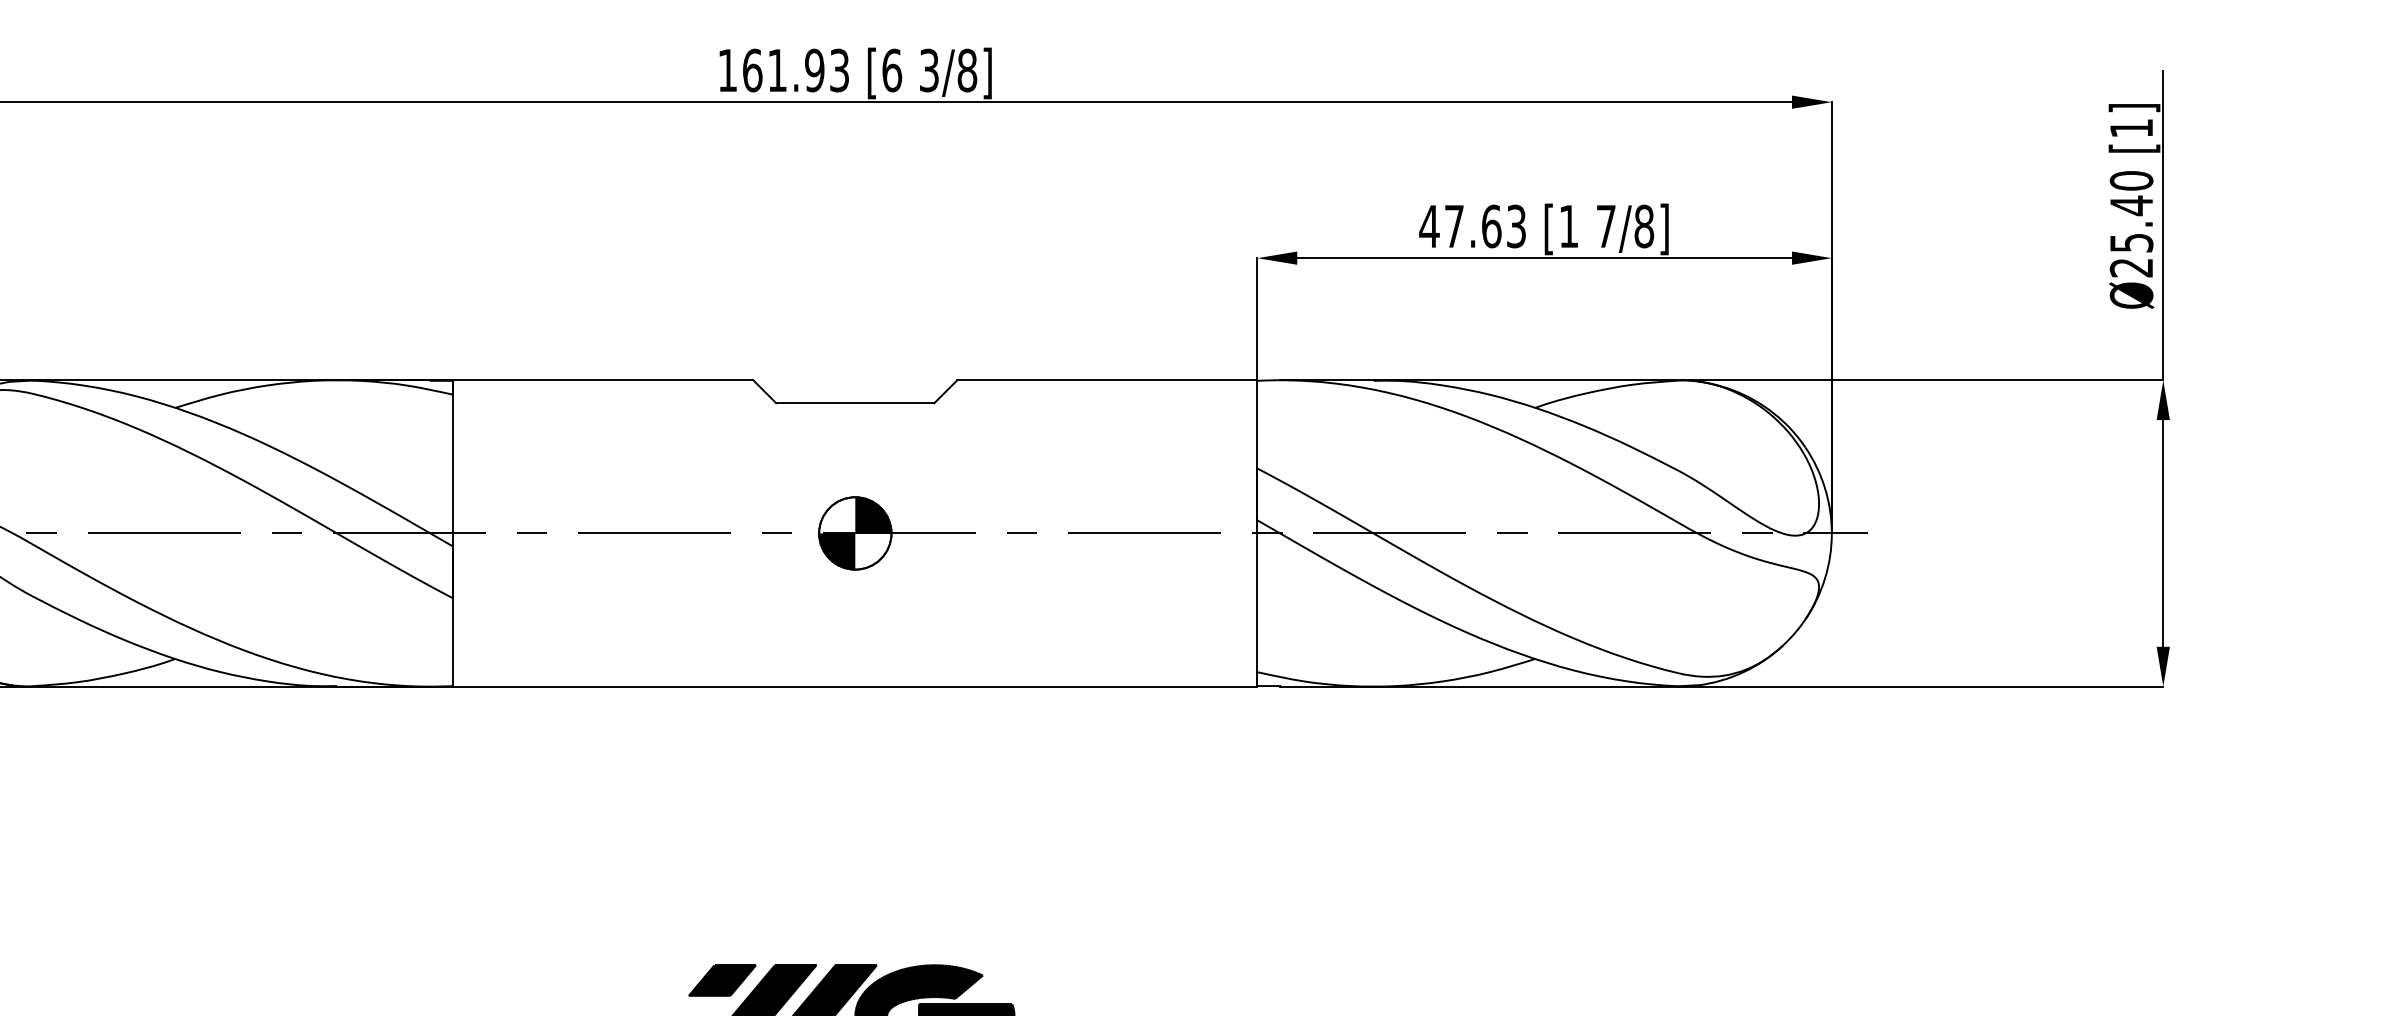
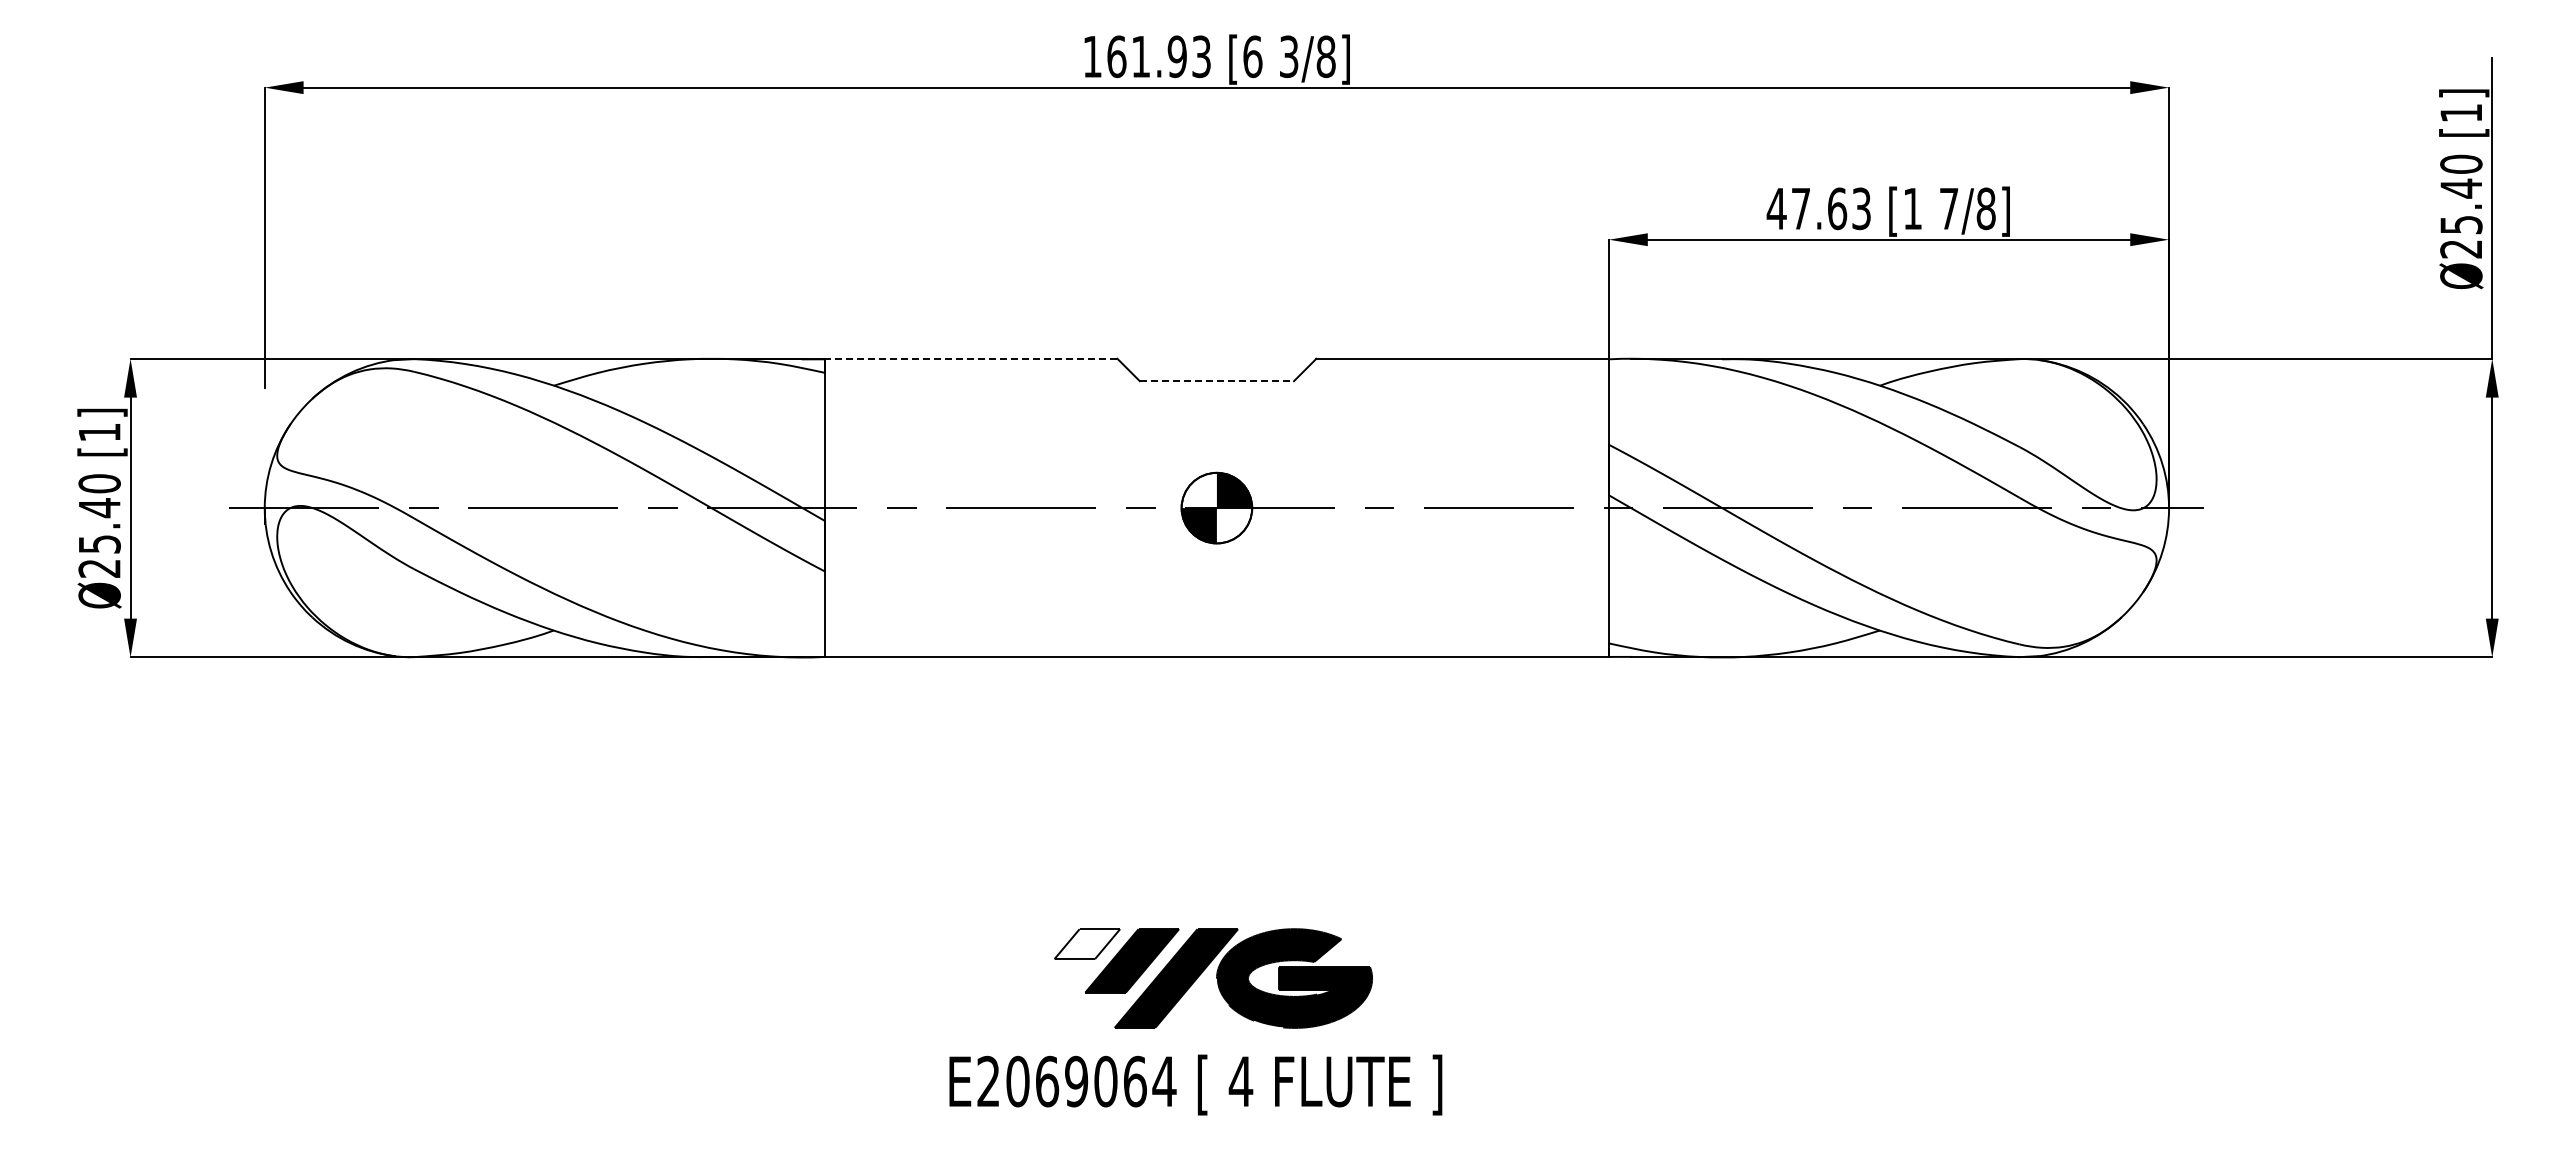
line: (602, 379) -> (970, 358), solid -> dashed
line: (855, 403) -> (1217, 381), solid -> dashed
fill: (722, 979) -> (1087, 943), removed

